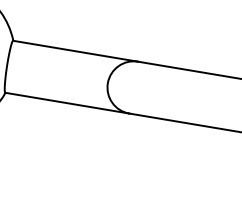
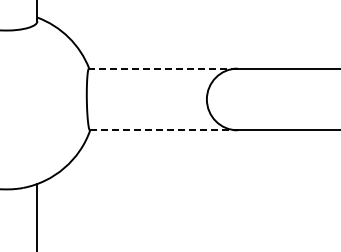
line: (74, 51) -> (162, 68), solid -> dashed
line: (67, 103) -> (163, 130), solid -> dashed

